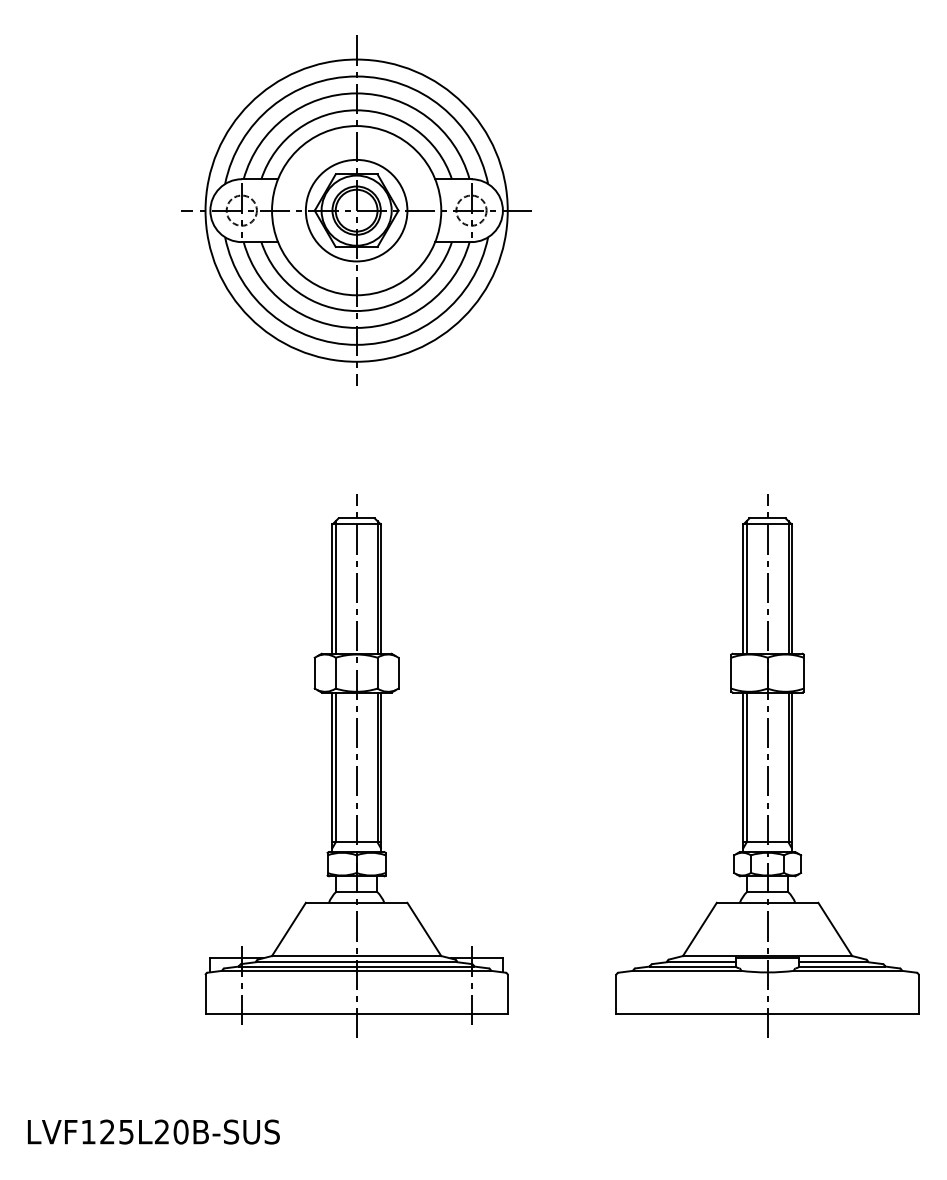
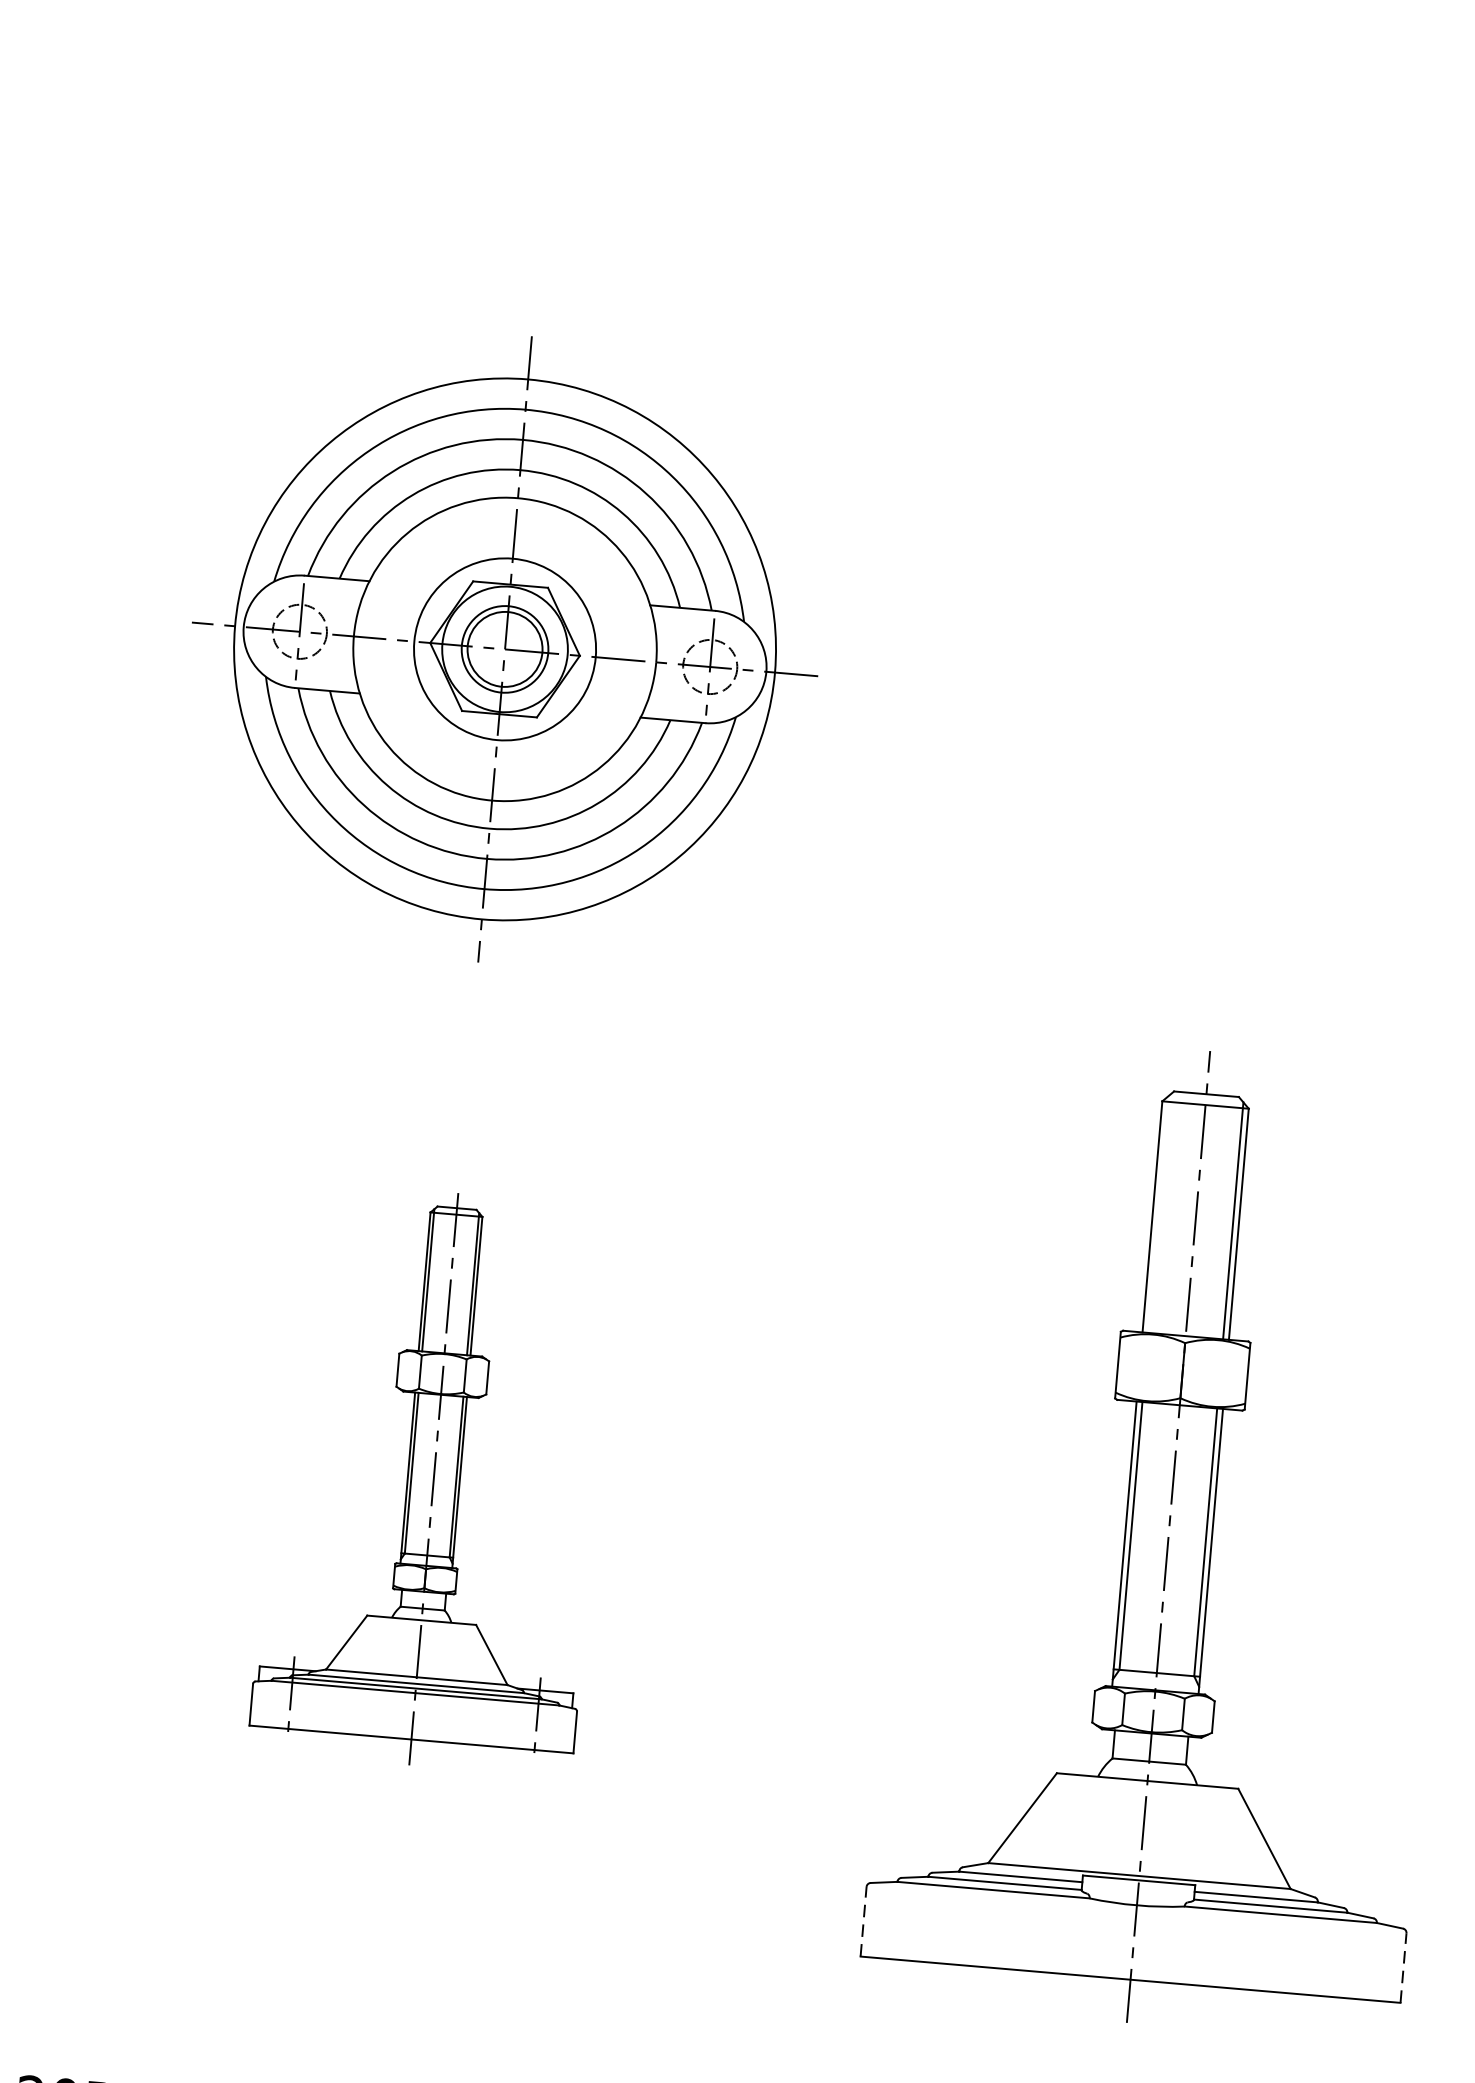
part: (356, 210) -> (504, 649), moved
line: (746, 587) -> (1158, 1214), removed
part: (356, 765) -> (434, 1472), size x0.6
line: (616, 994) -> (863, 1921), solid -> dashed
line: (918, 994) -> (1403, 1967), solid -> dashed

